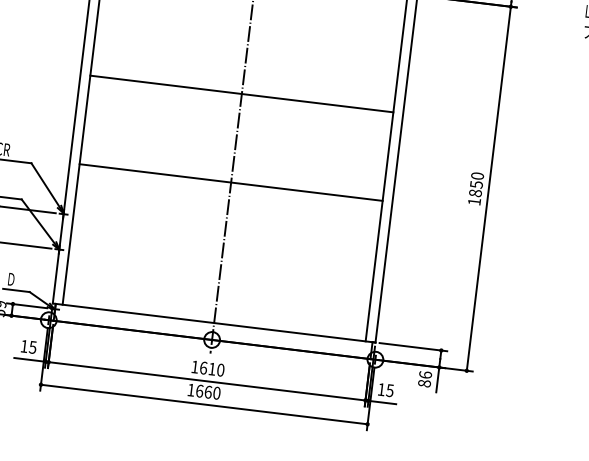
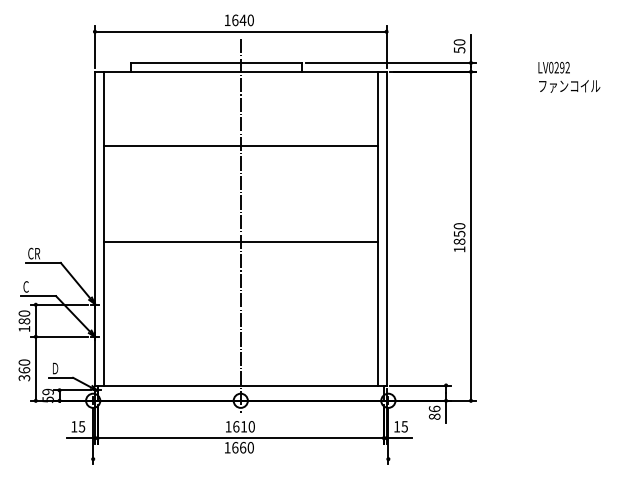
line: (241, 93) -> (240, 145), moved
line: (230, 182) -> (240, 241), moved
line: (203, 404) -> (240, 459), removed

